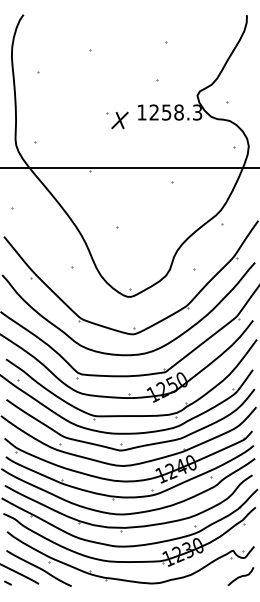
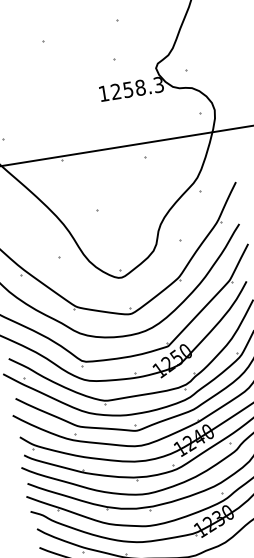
part: (117, 120) -> (81, 105), removed

